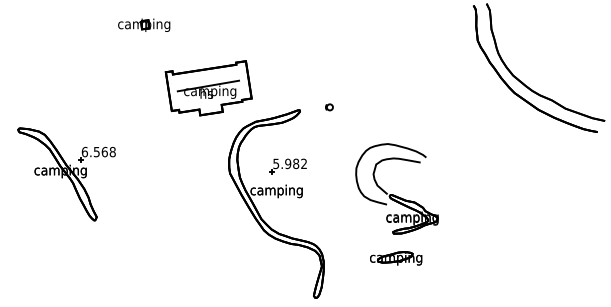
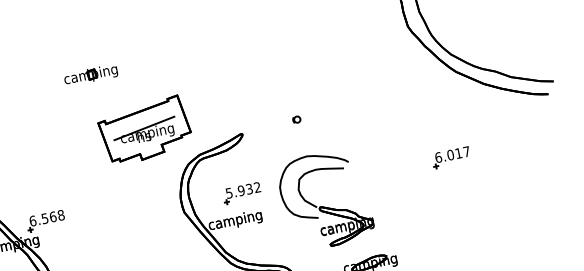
part: (144, 24) -> (91, 74), moved
part: (329, 107) -> (296, 119), moved
text: (296, 163) -> (249, 188), 5.982 -> 5.932
part: (492, 173) -> (450, 158), added
part: (394, 194) -> (324, 206), moved

